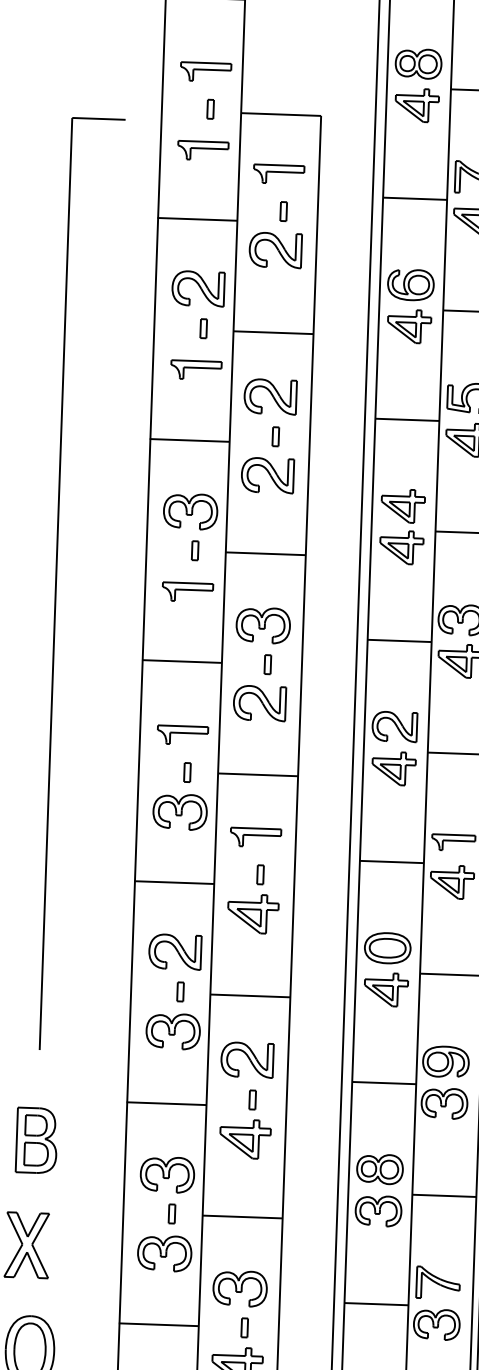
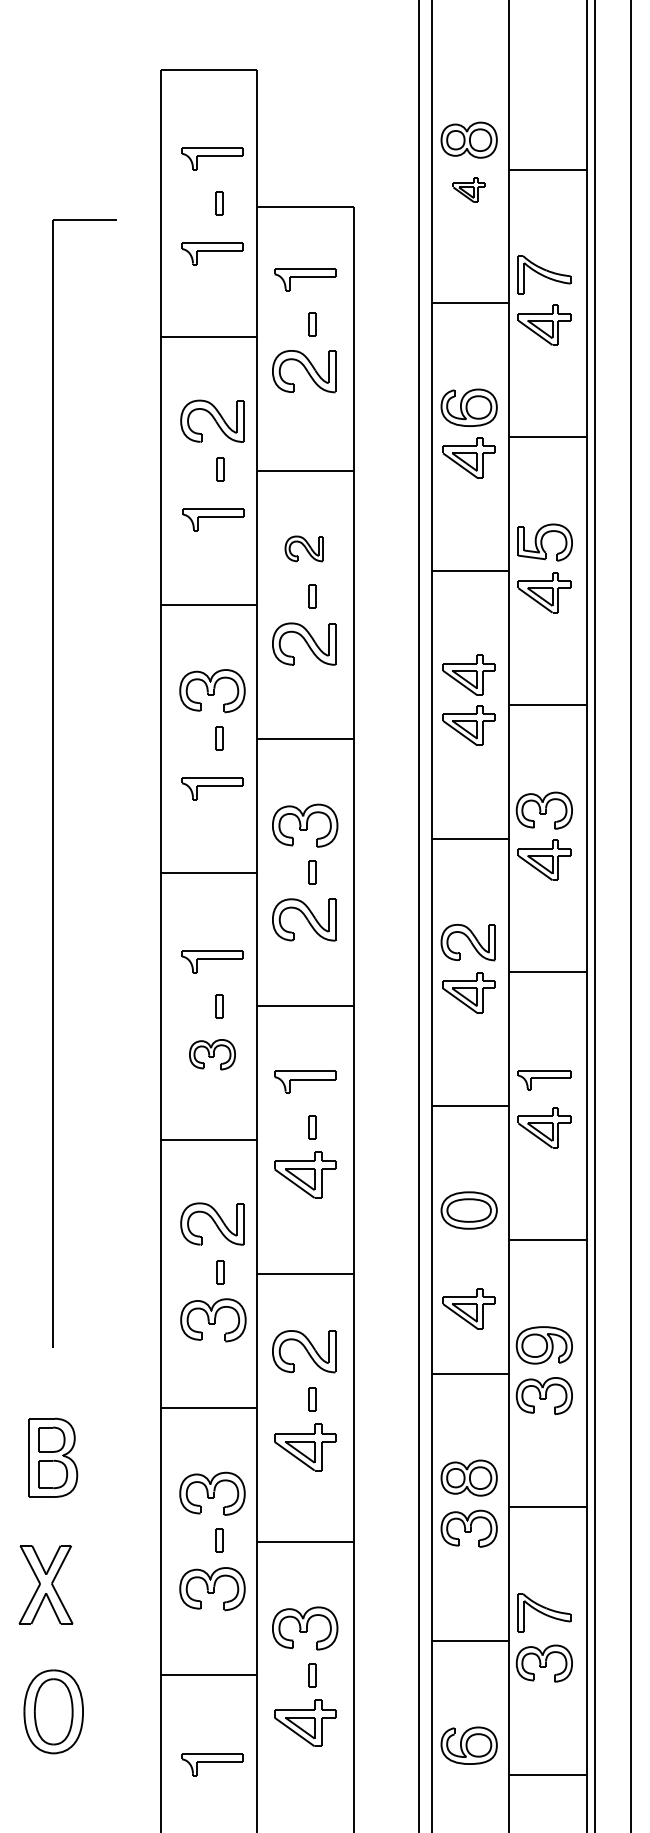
part: (416, 104) -> (468, 189), size x0.6
part: (270, 396) -> (304, 548), size x0.6
part: (180, 811) -> (212, 1054), size x0.7
part: (385, 989) -> (468, 1308), moved

